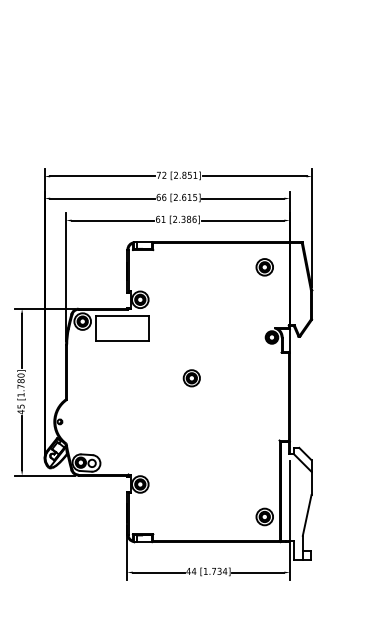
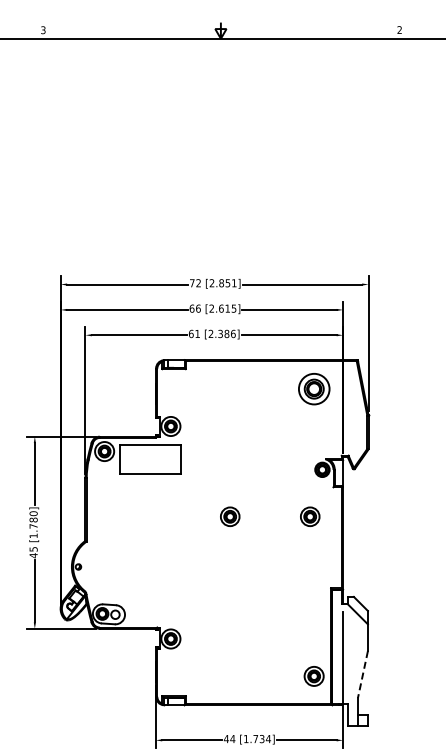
part: (264, 266) -> (313, 388), size x1.6
part: (261, 378) -> (310, 516), added
line: (306, 516) -> (362, 675), solid -> dashed

